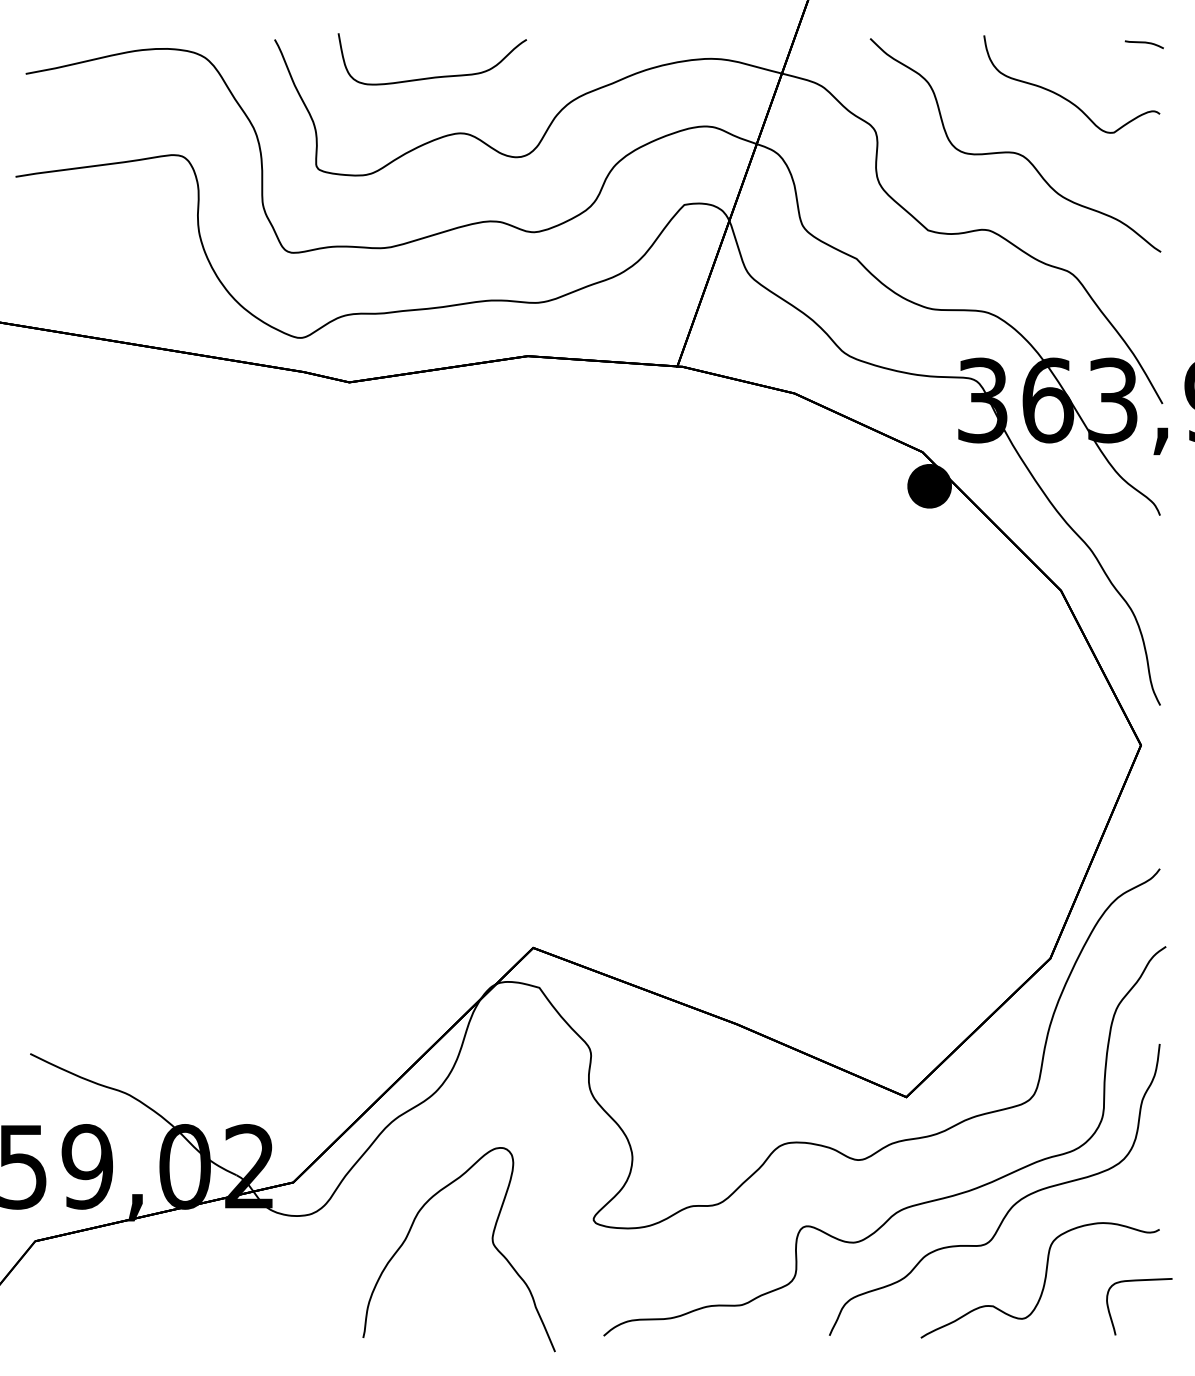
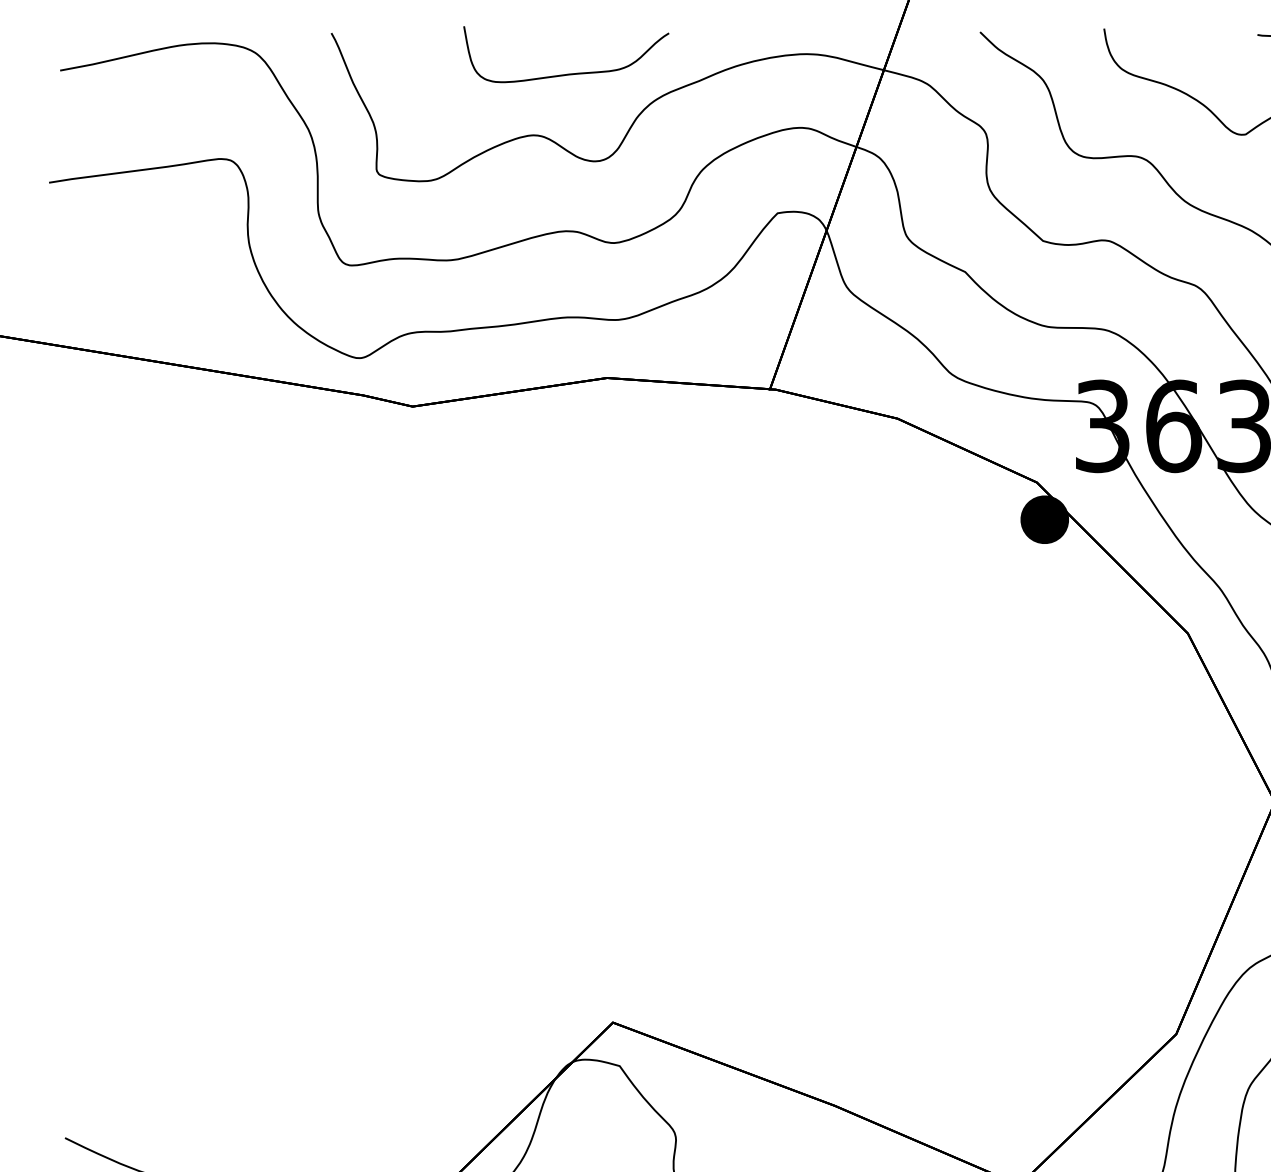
curve: (433, 76) -> (567, 73), moved

